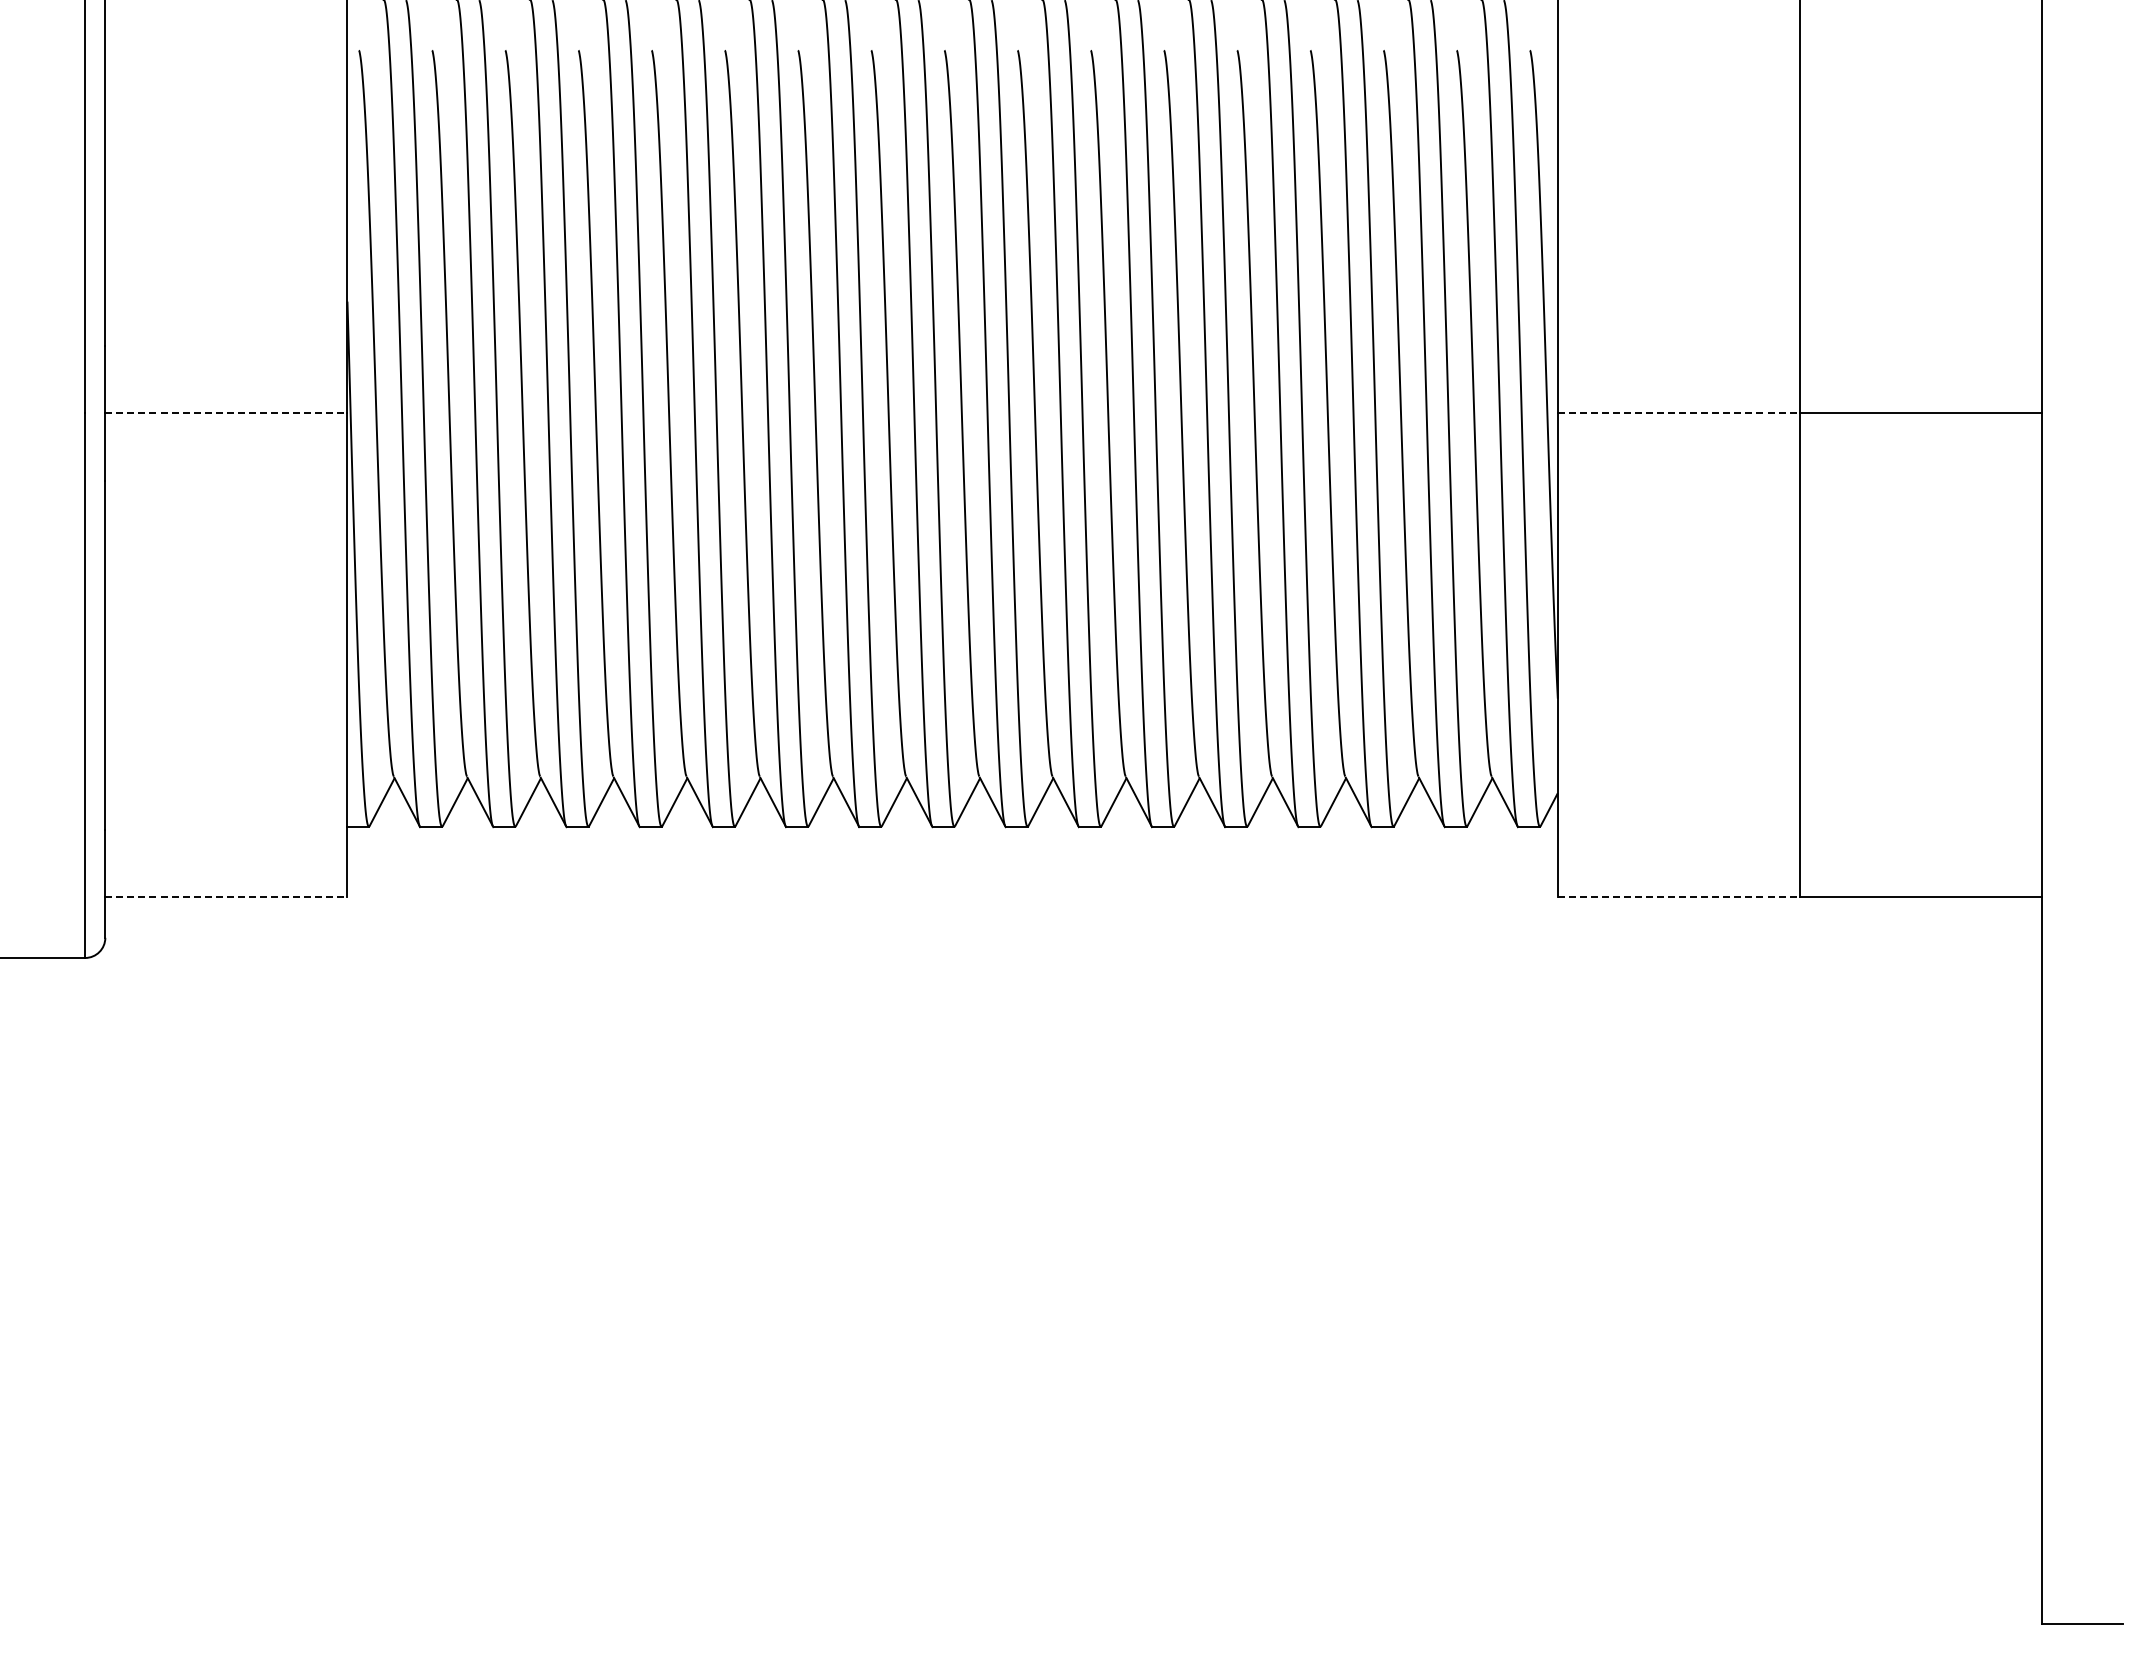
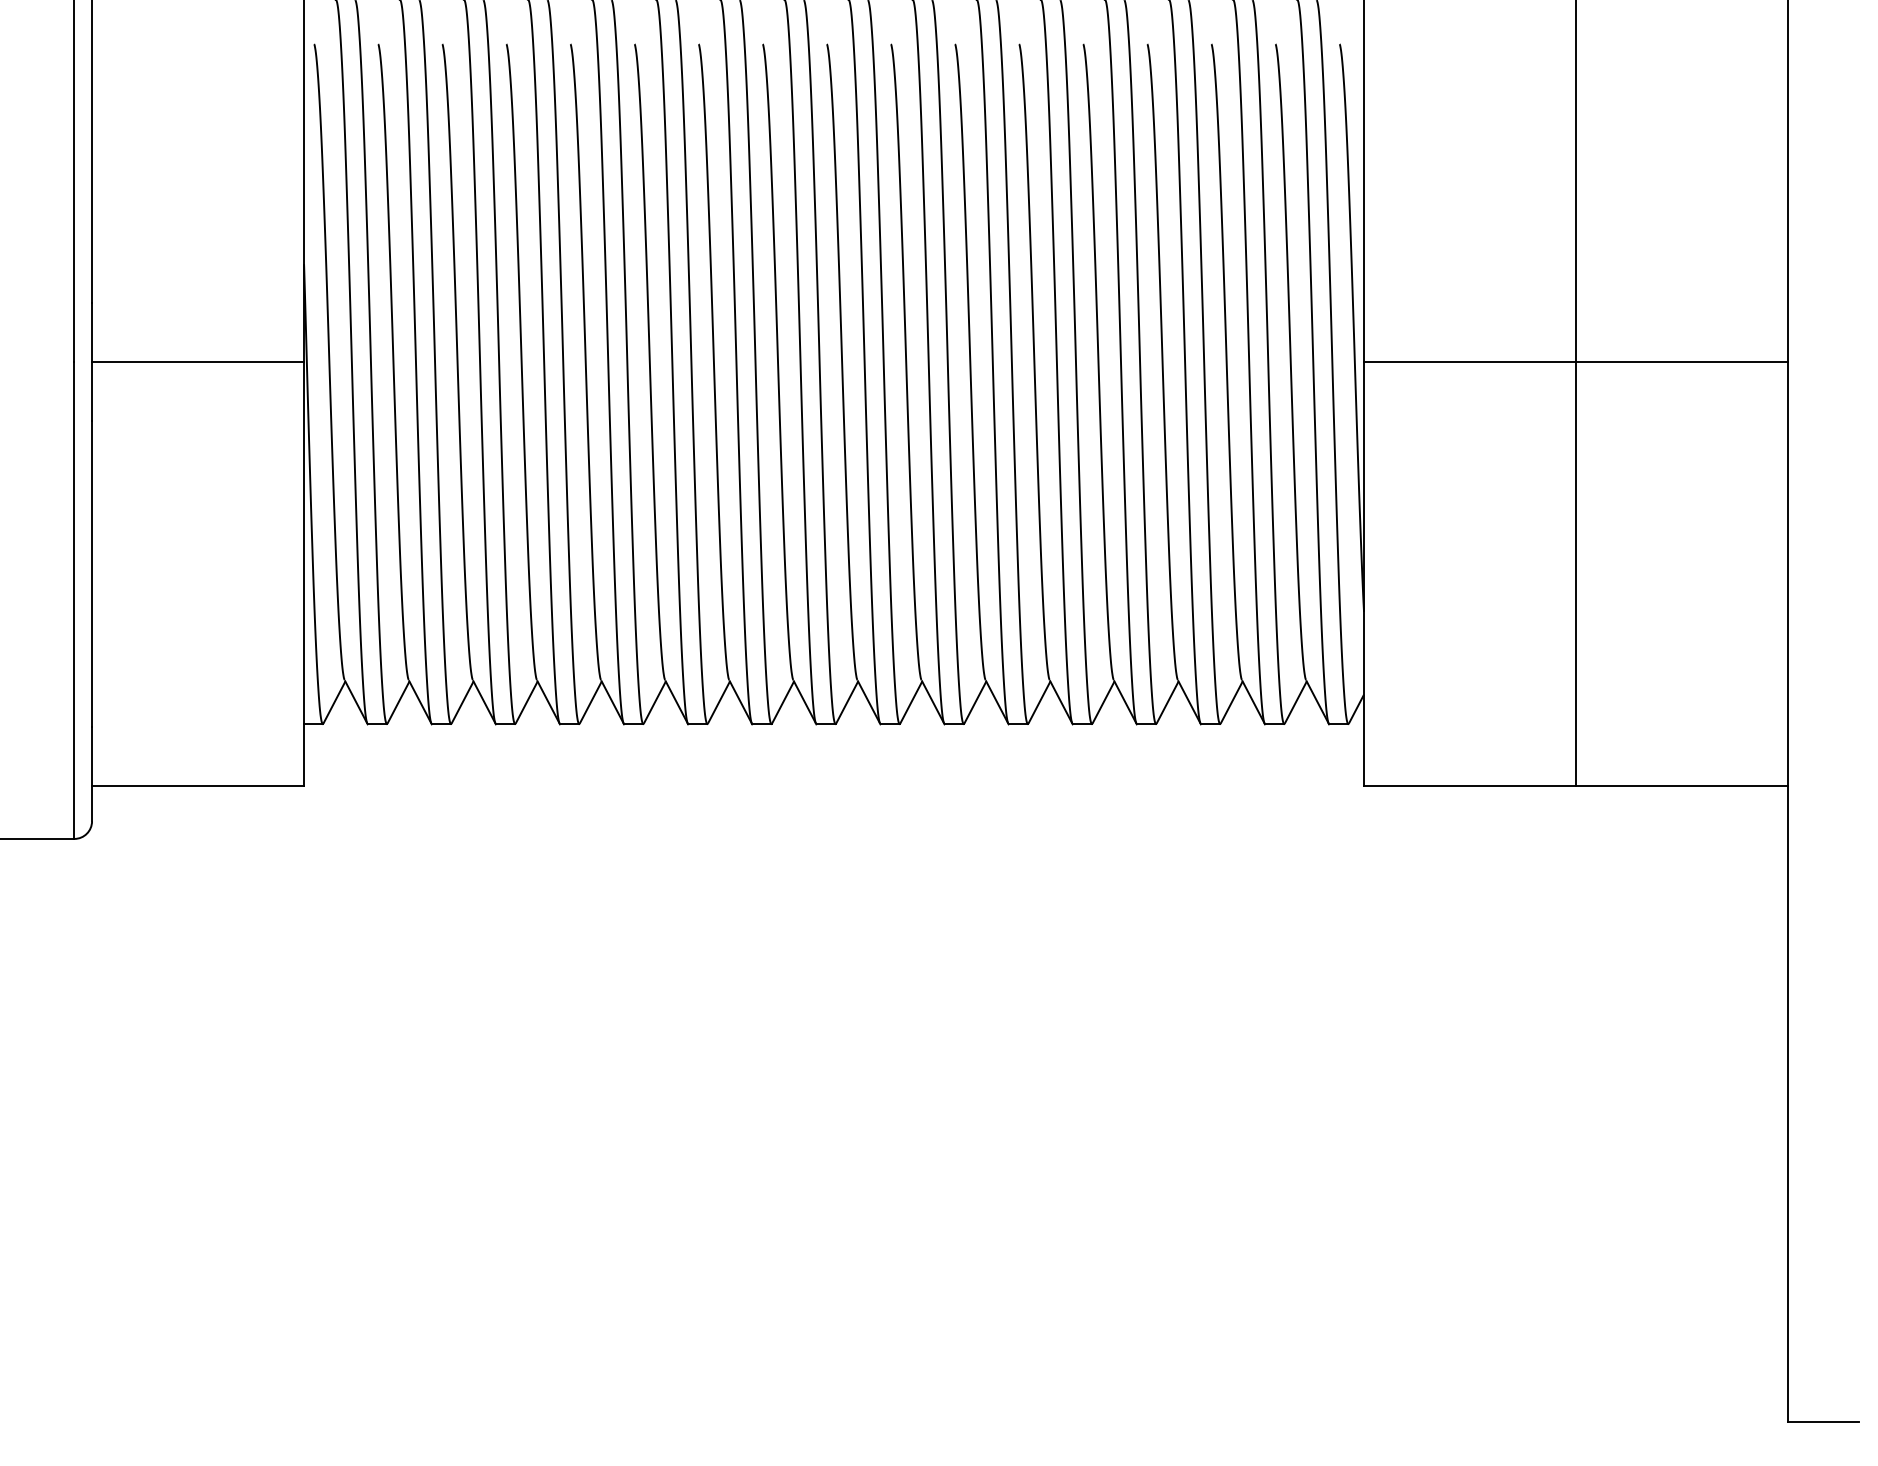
line: (226, 413) -> (198, 362), dashed -> solid
line: (1679, 413) -> (1470, 362), dashed -> solid
line: (226, 897) -> (198, 785), dashed -> solid
line: (1679, 897) -> (1470, 785), dashed -> solid

